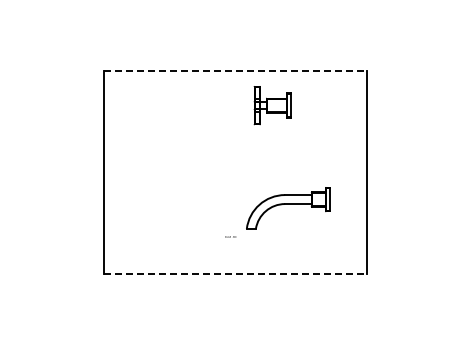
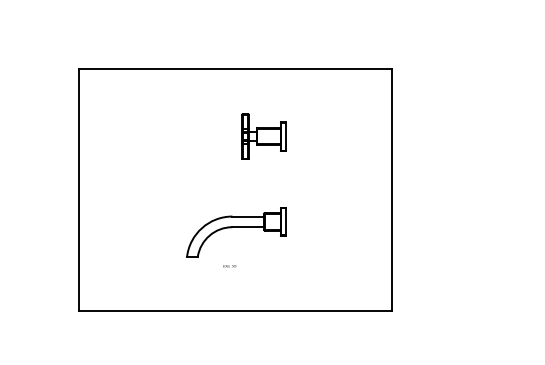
line: (235, 70) -> (235, 69), dashed -> solid
part: (272, 105) -> (263, 136), moved
part: (288, 208) -> (236, 232), moved
line: (235, 274) -> (235, 310), dashed -> solid

